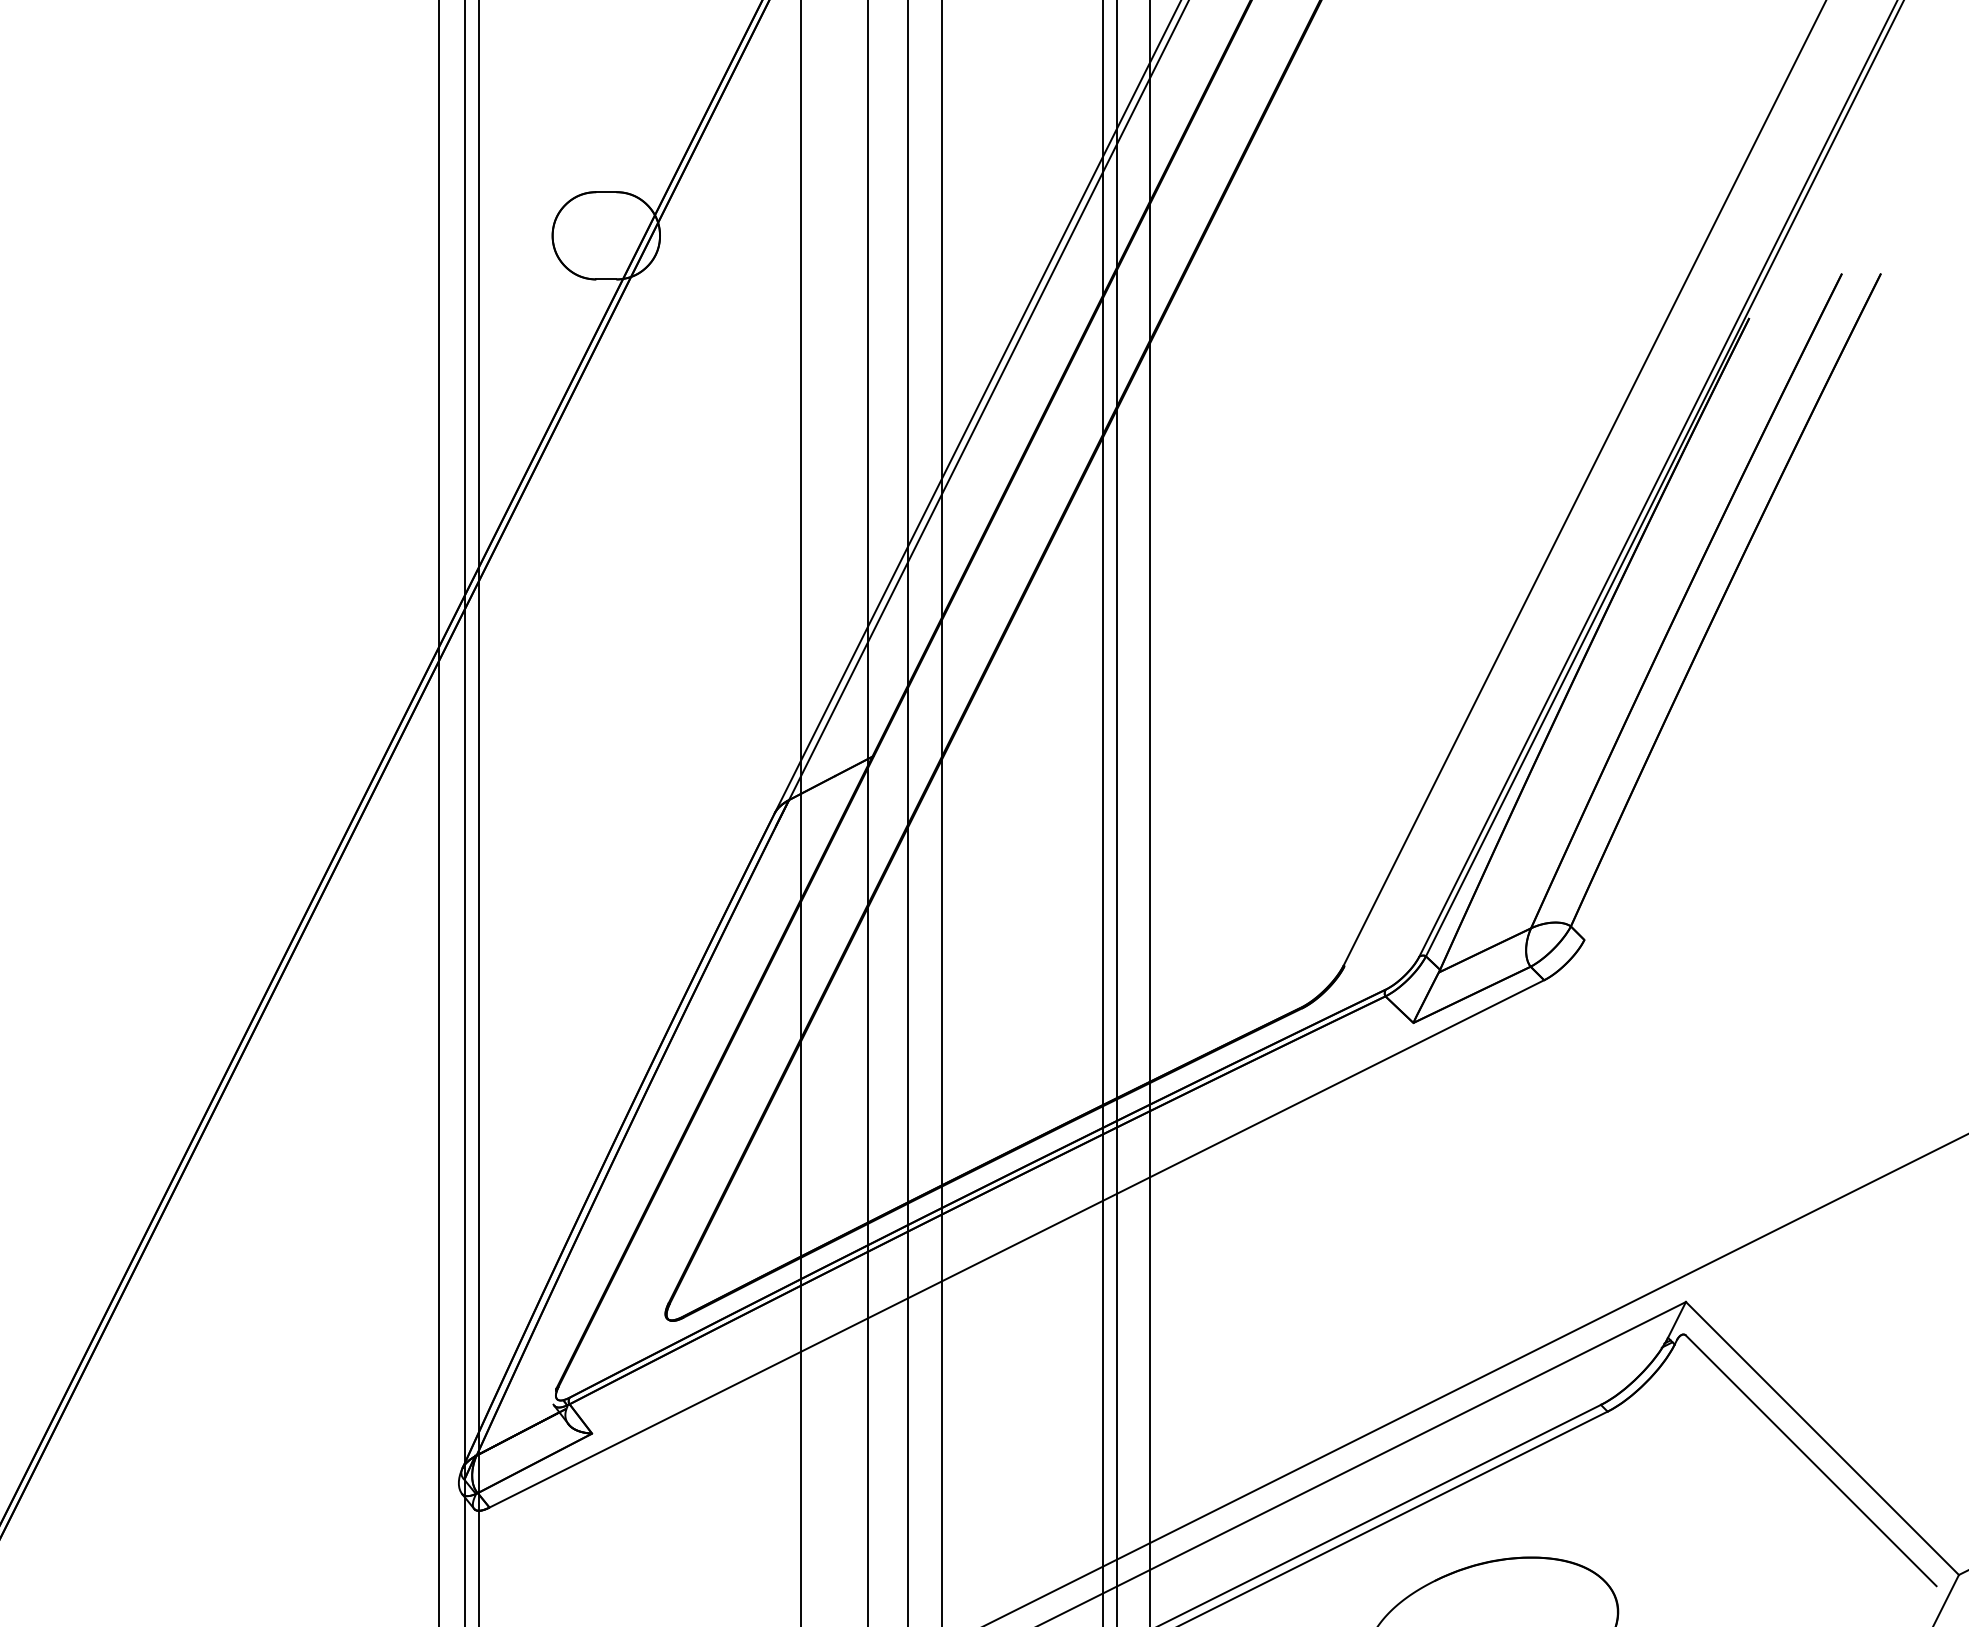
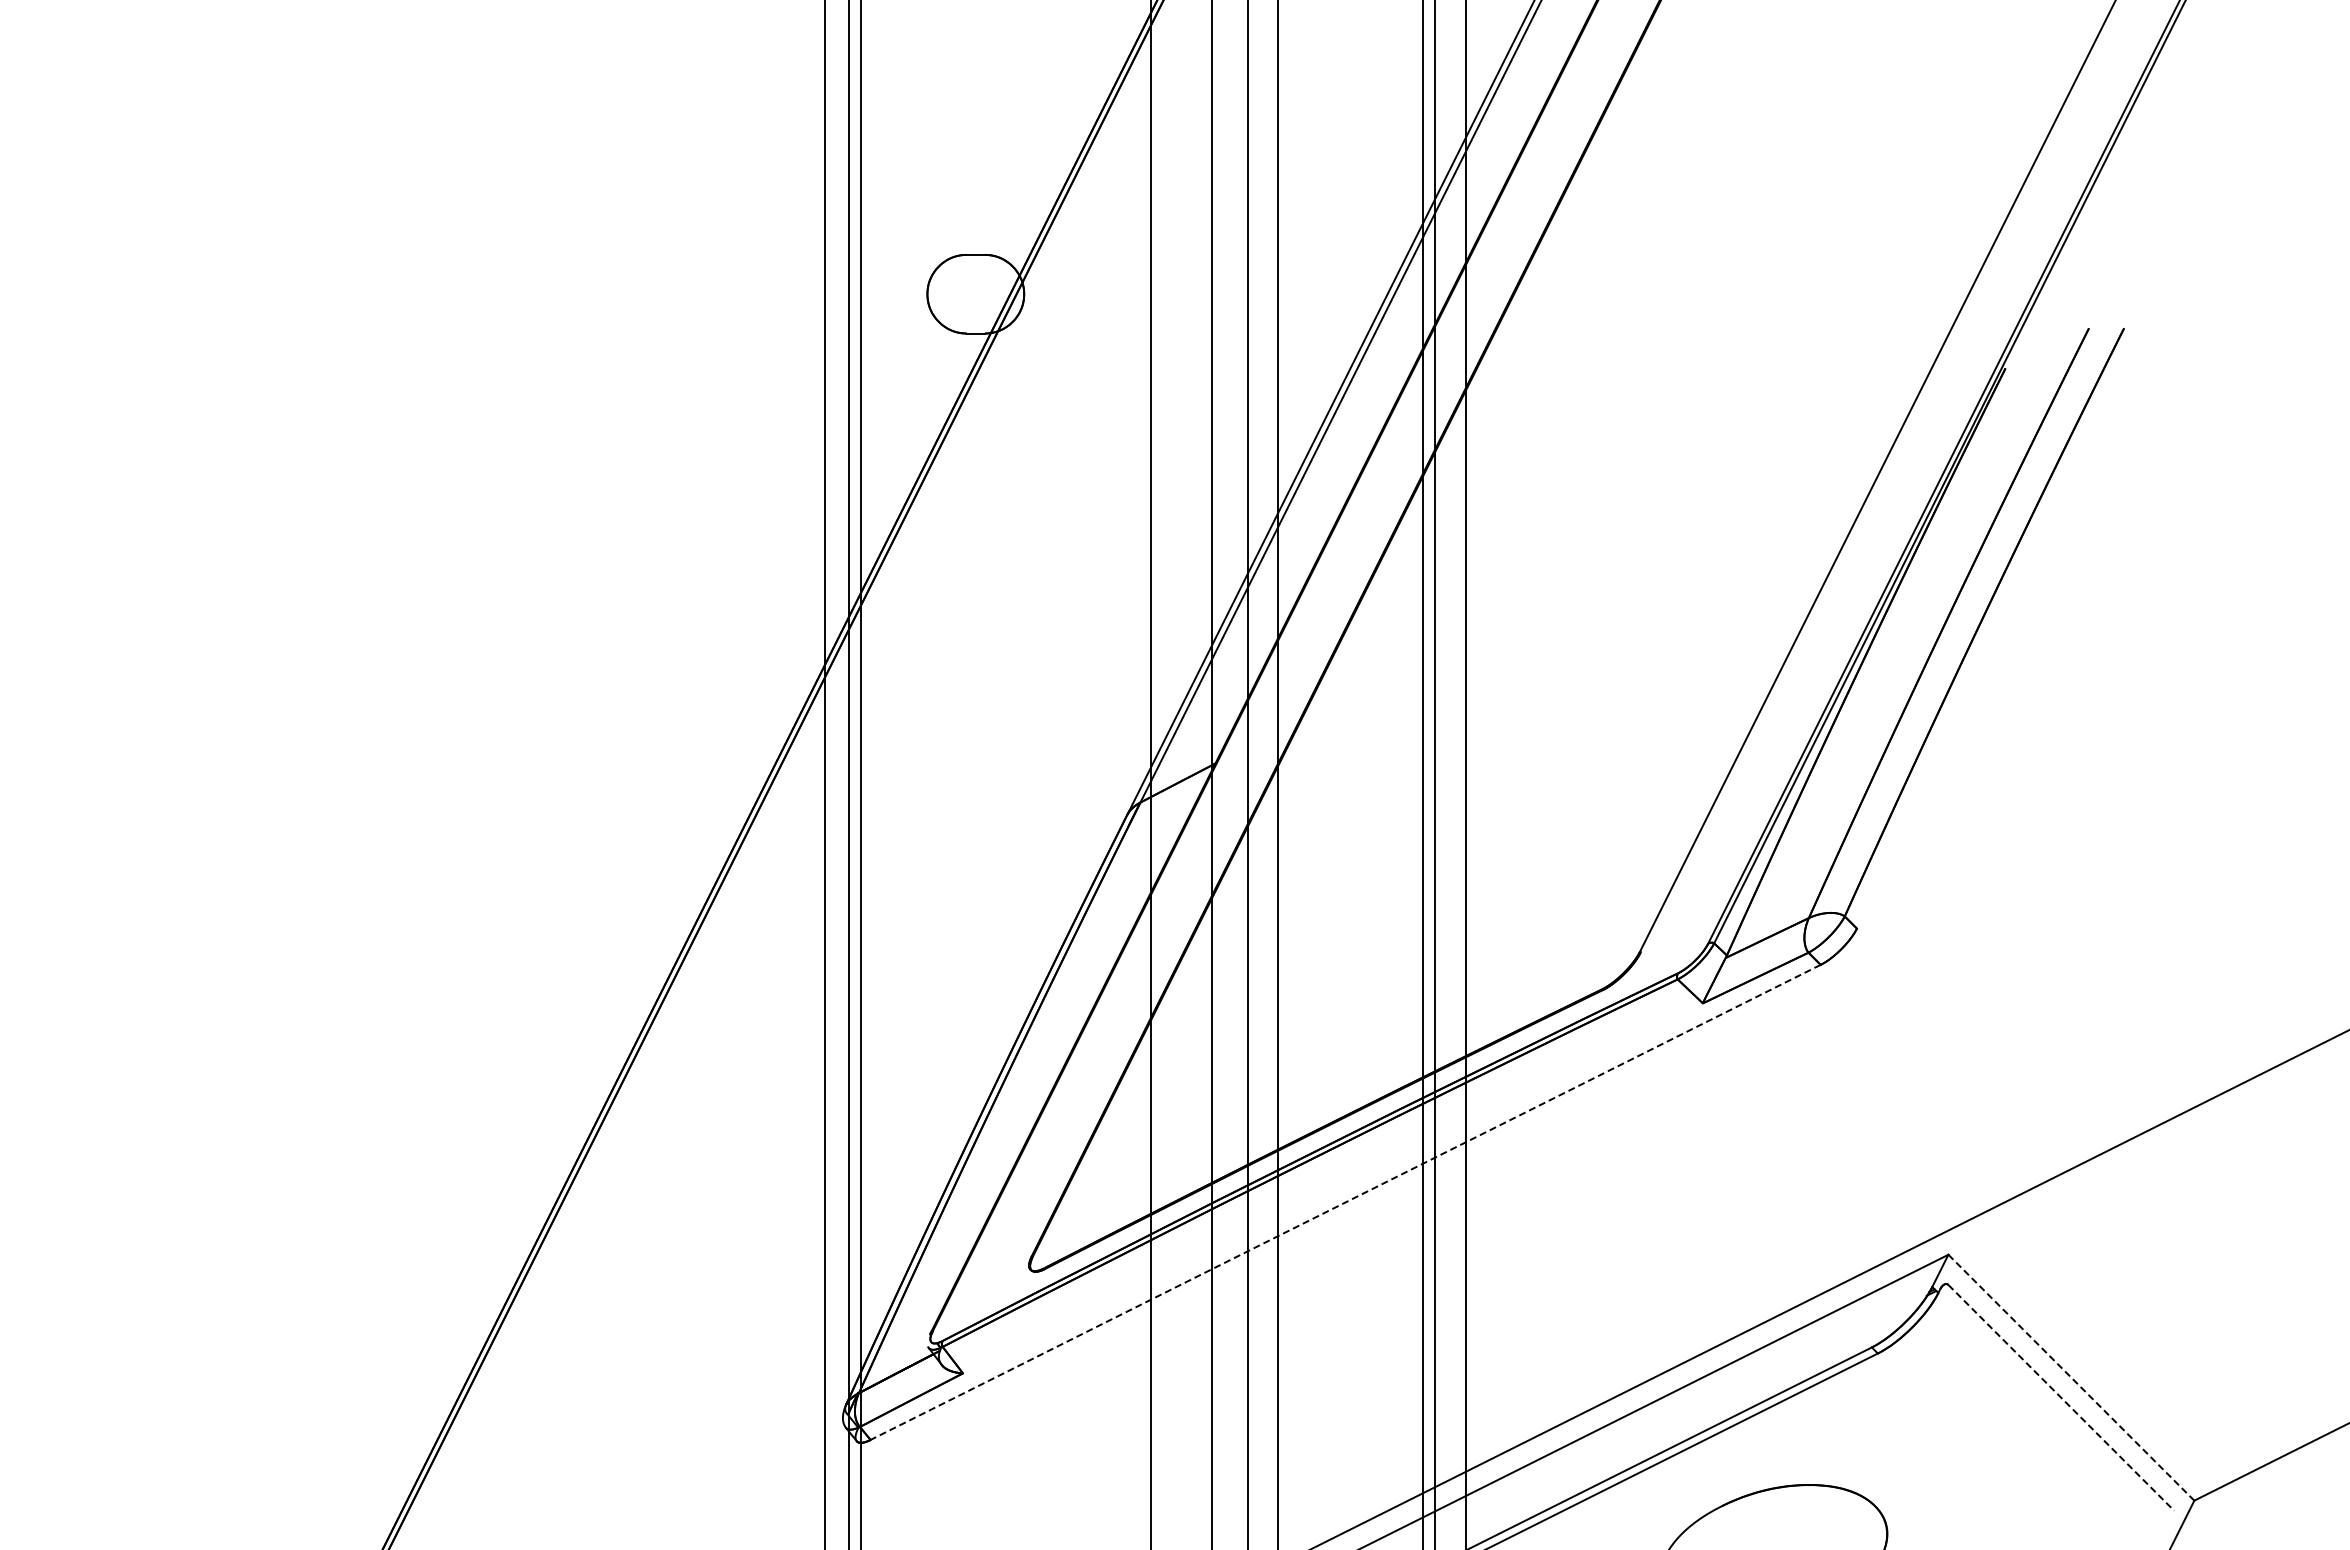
line: (1016, 1244) -> (1345, 1202), solid -> dashed
line: (1822, 1438) -> (2071, 1377), solid -> dashed
line: (1811, 1460) -> (2061, 1397), solid -> dashed

